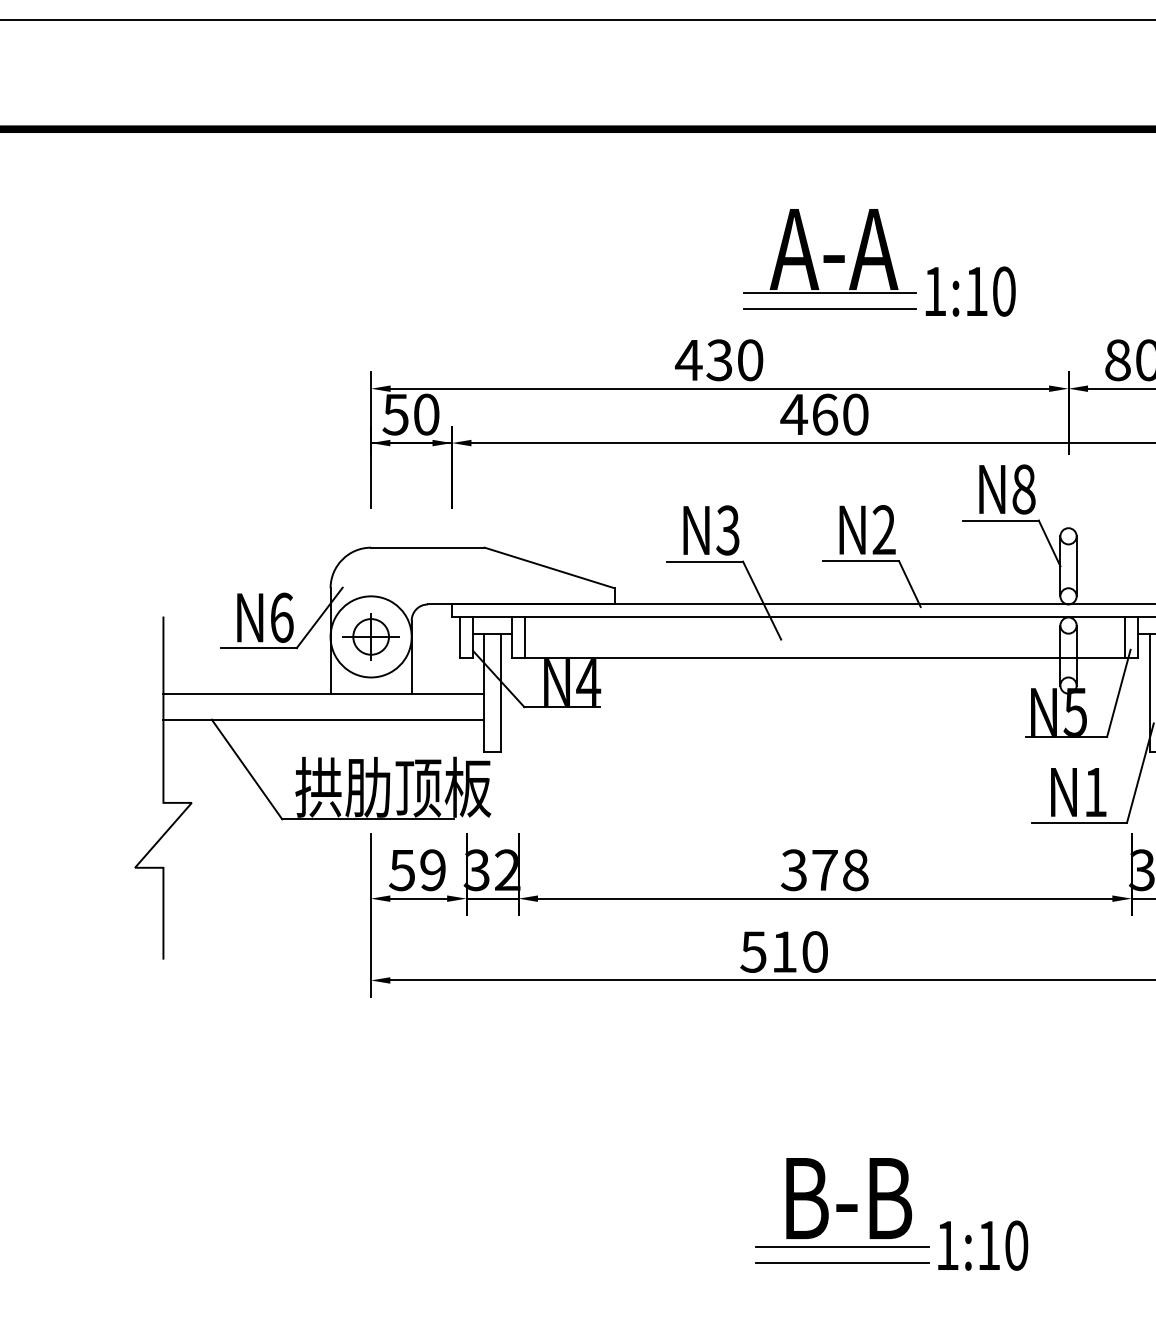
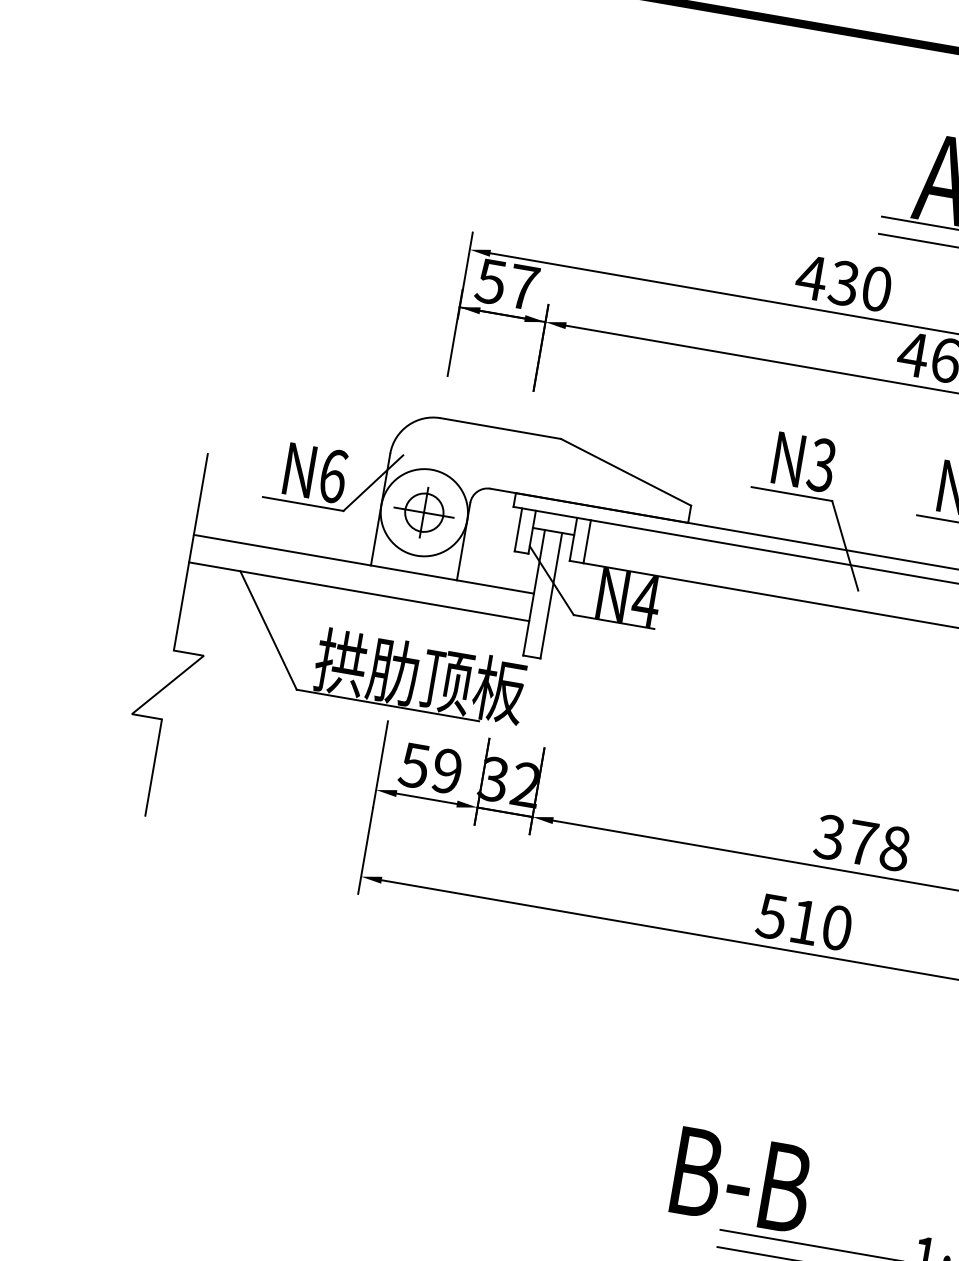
text: (426, 414) -> (523, 287), 50 -> 57
text: (848, 1198) -> (741, 1180), moved

